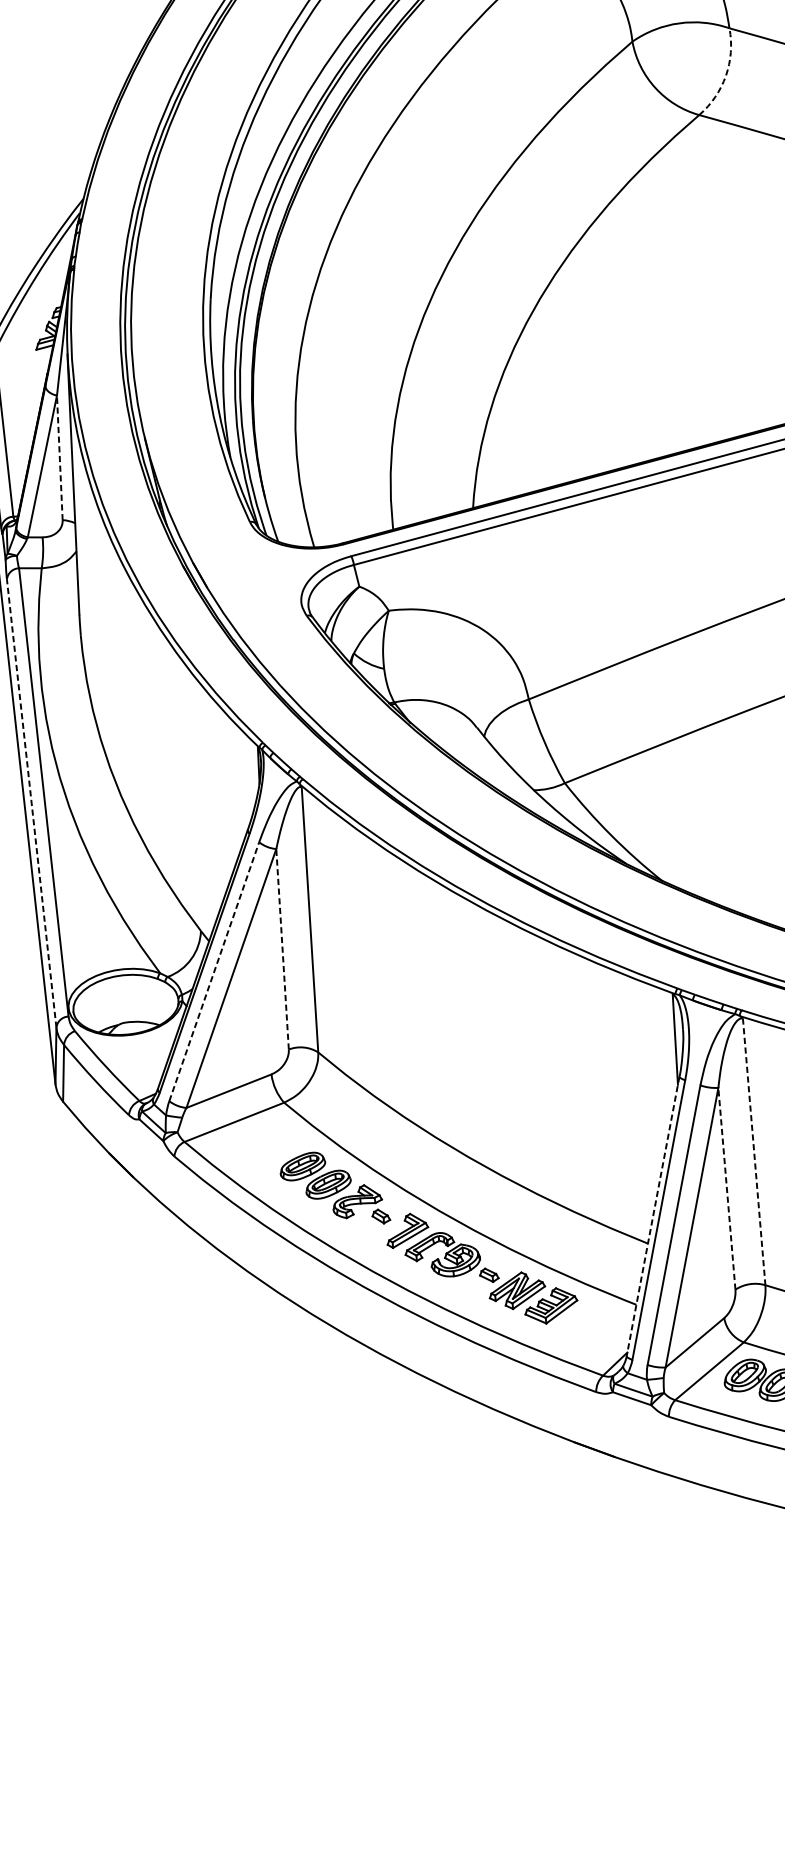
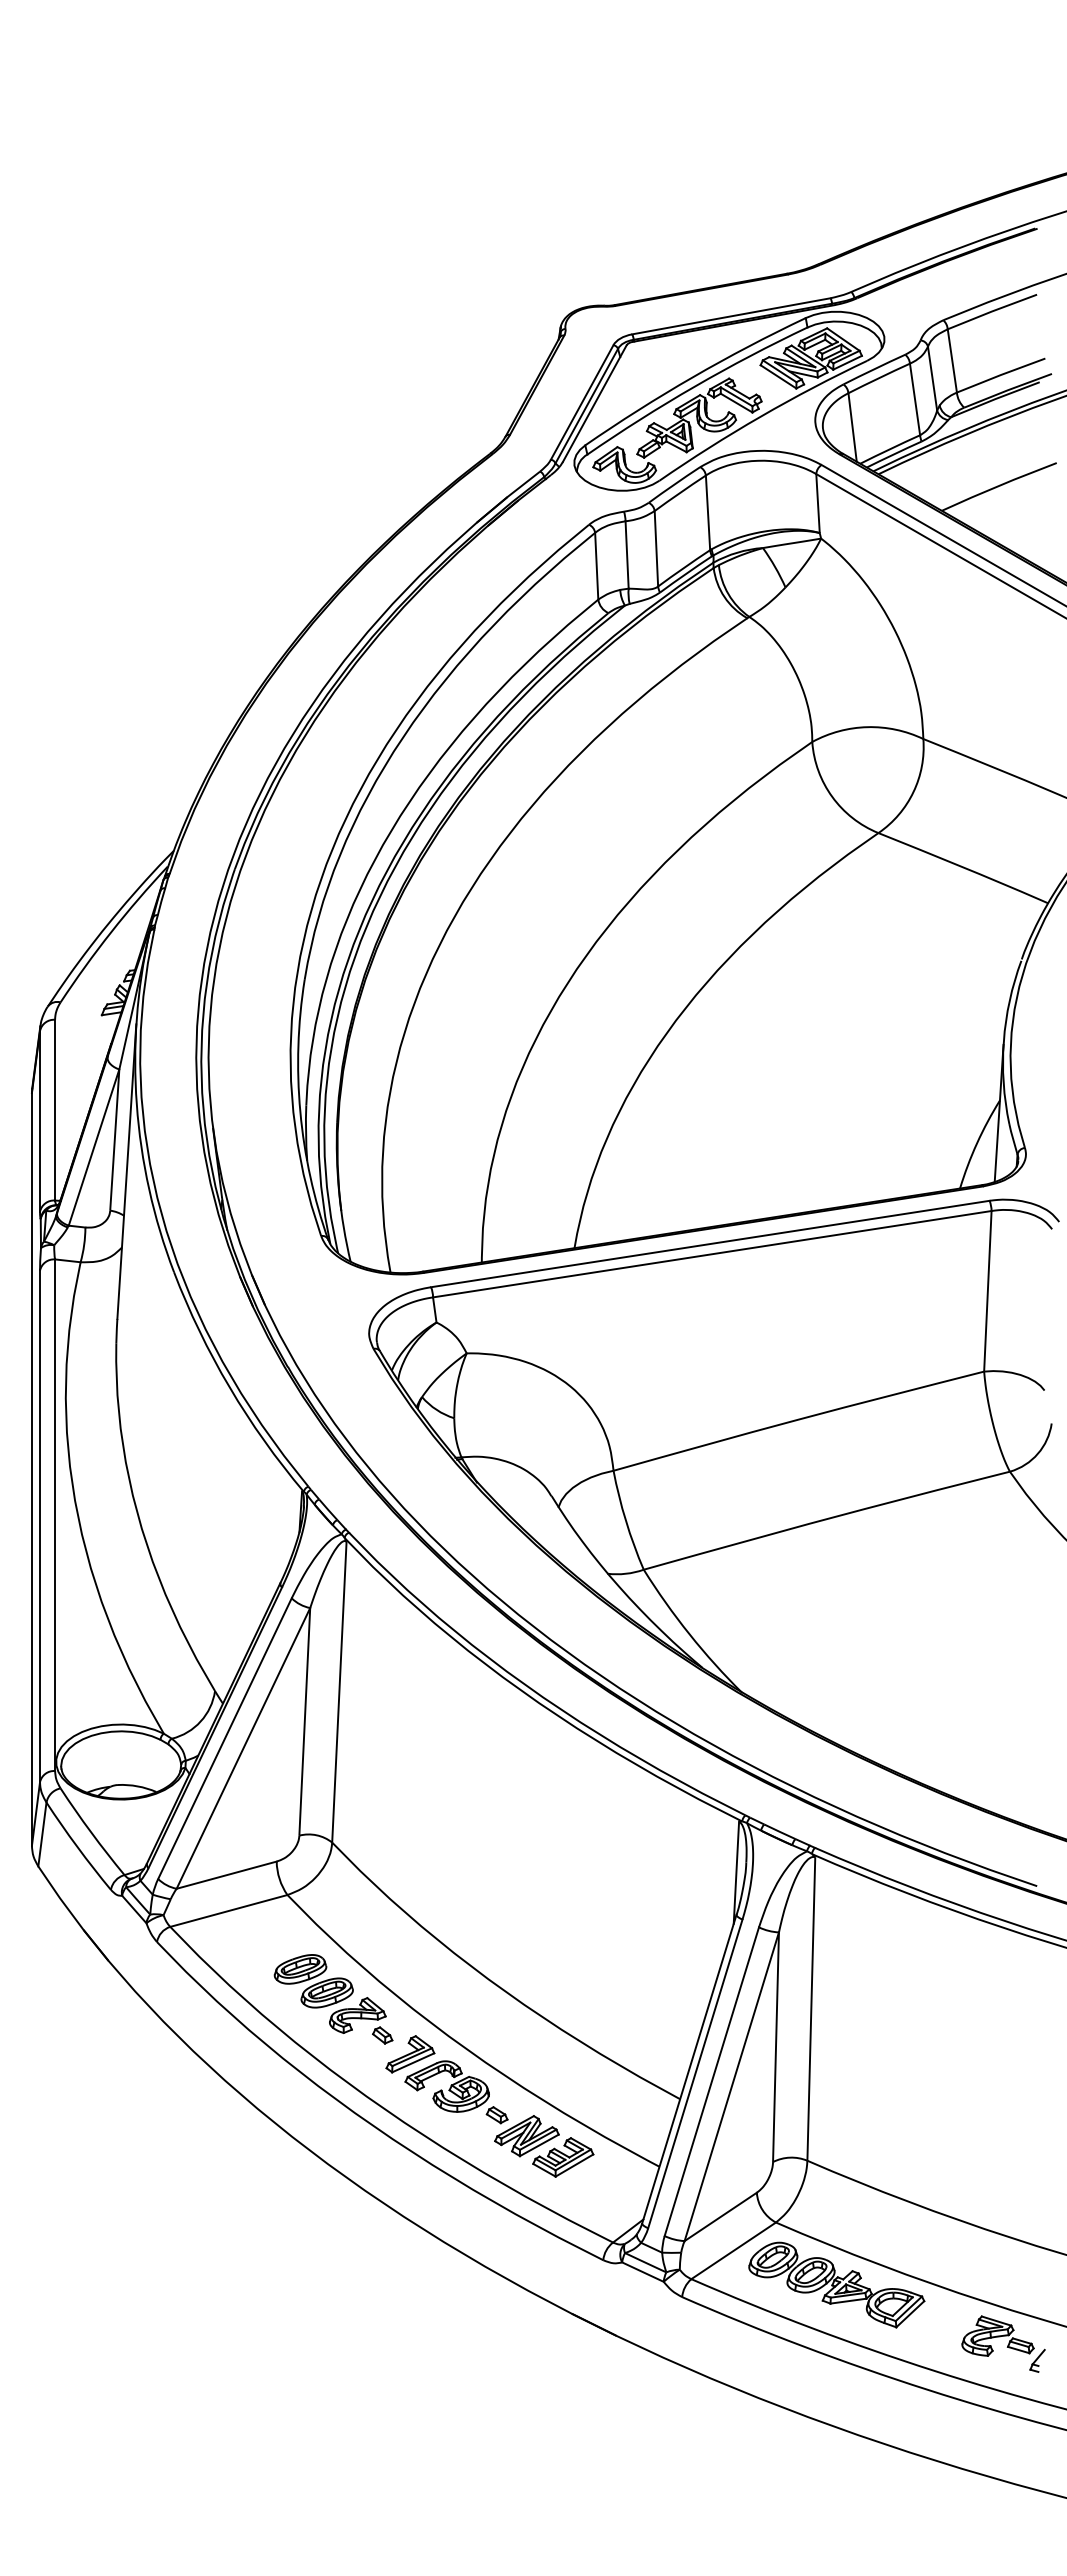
arc: (726, 76) -> (913, 792), dashed -> solid
line: (59, 457) -> (114, 1139), dashed -> solid
line: (32, 803) -> (40, 1526), dashed -> solid
line: (282, 949) -> (304, 1721), dashed -> solid
line: (214, 971) -> (225, 1738), dashed -> solid
line: (754, 1152) -> (811, 2009), dashed -> solid
line: (727, 1188) -> (776, 2046), dashed -> solid
line: (653, 1216) -> (689, 2069), dashed -> solid

